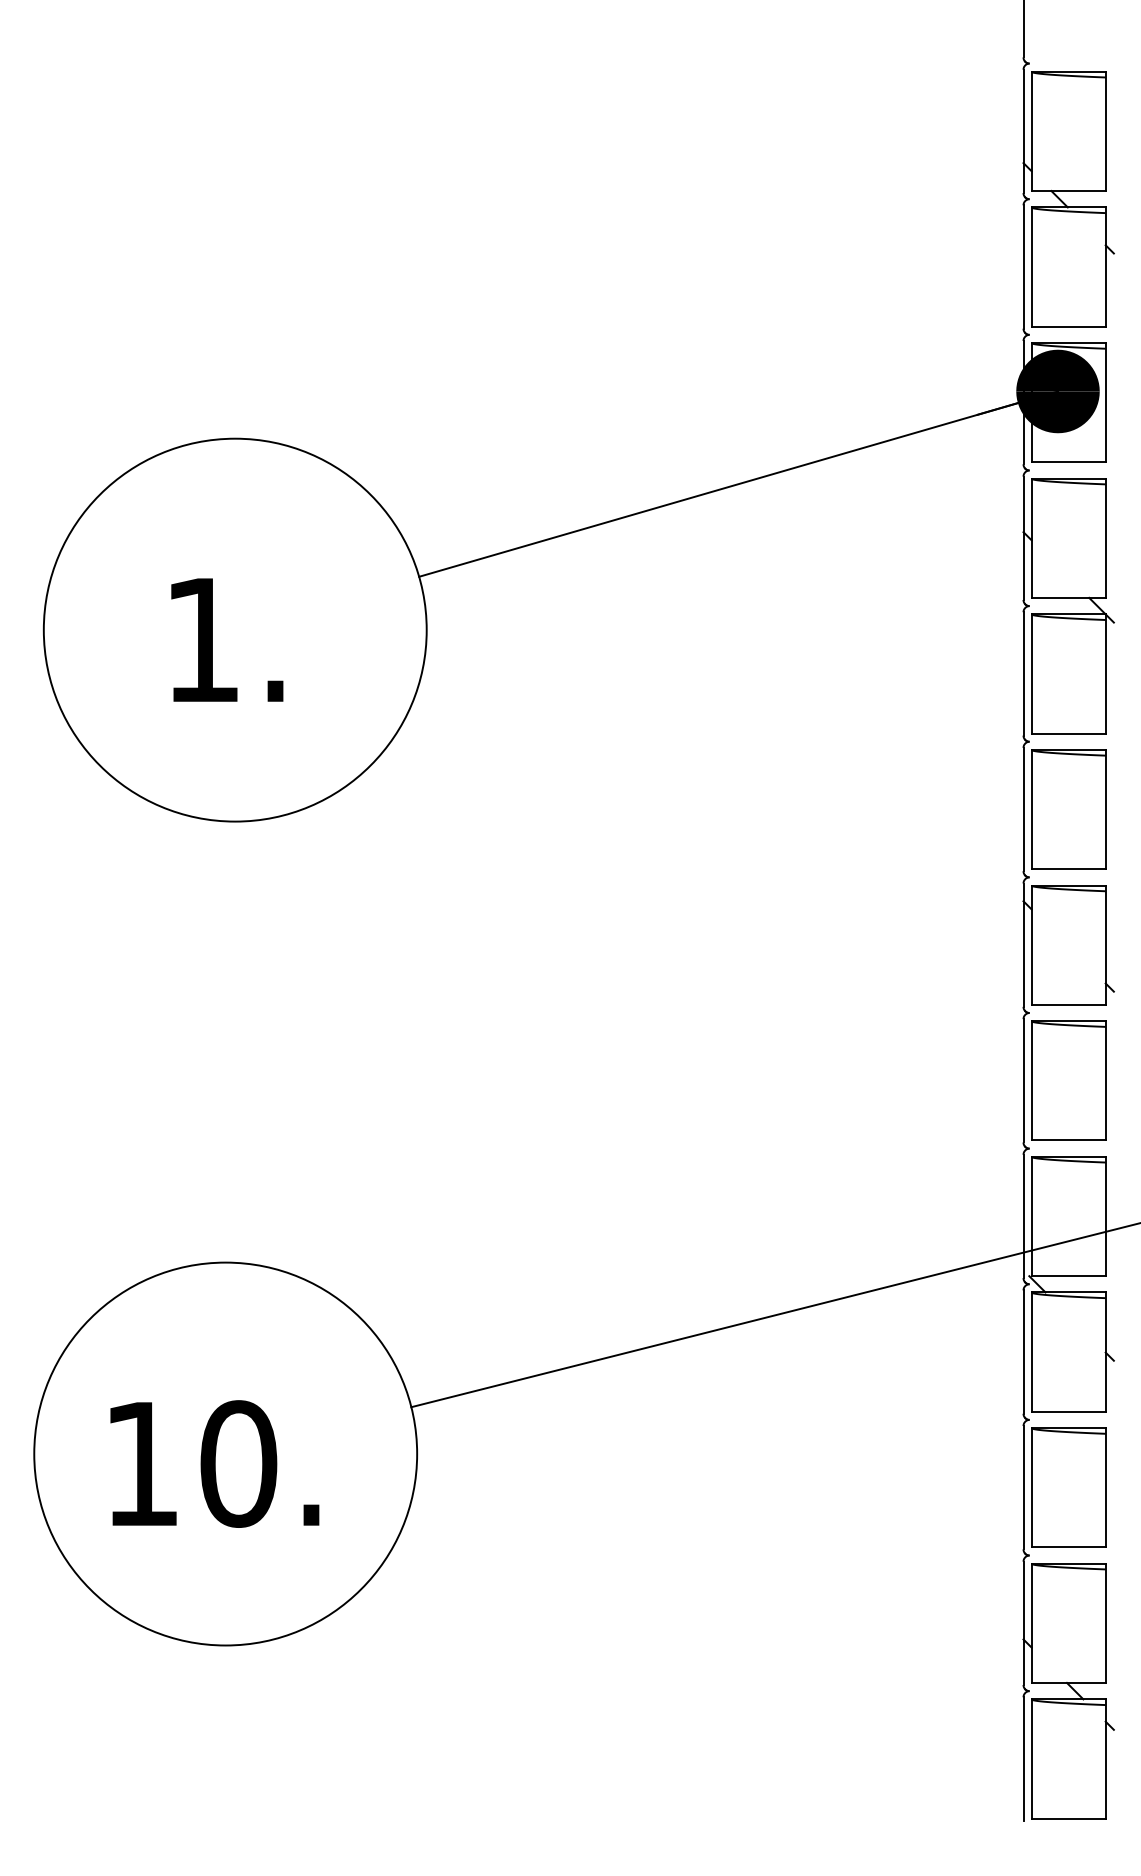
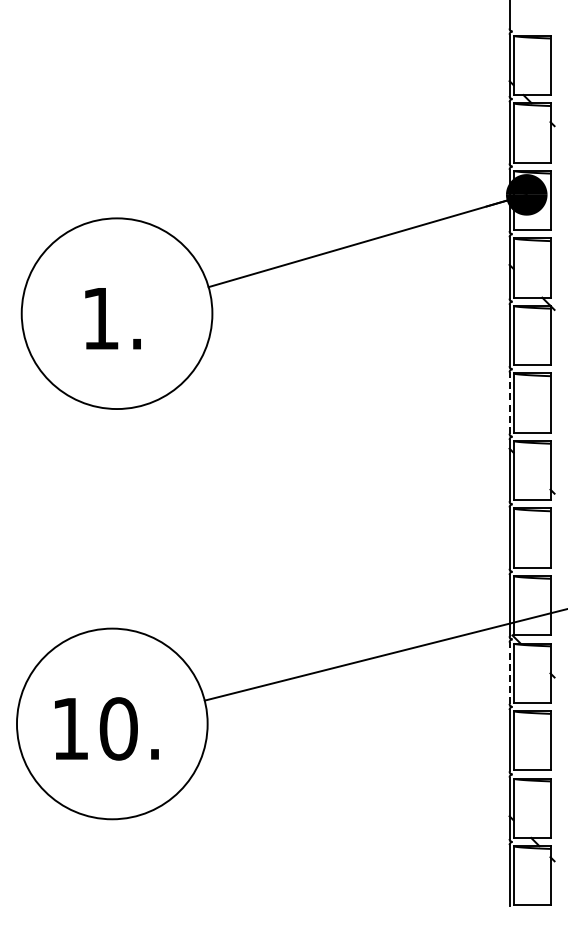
line: (1023, 810) -> (509, 403), solid -> dashed
line: (1023, 1352) -> (509, 673), solid -> dashed

